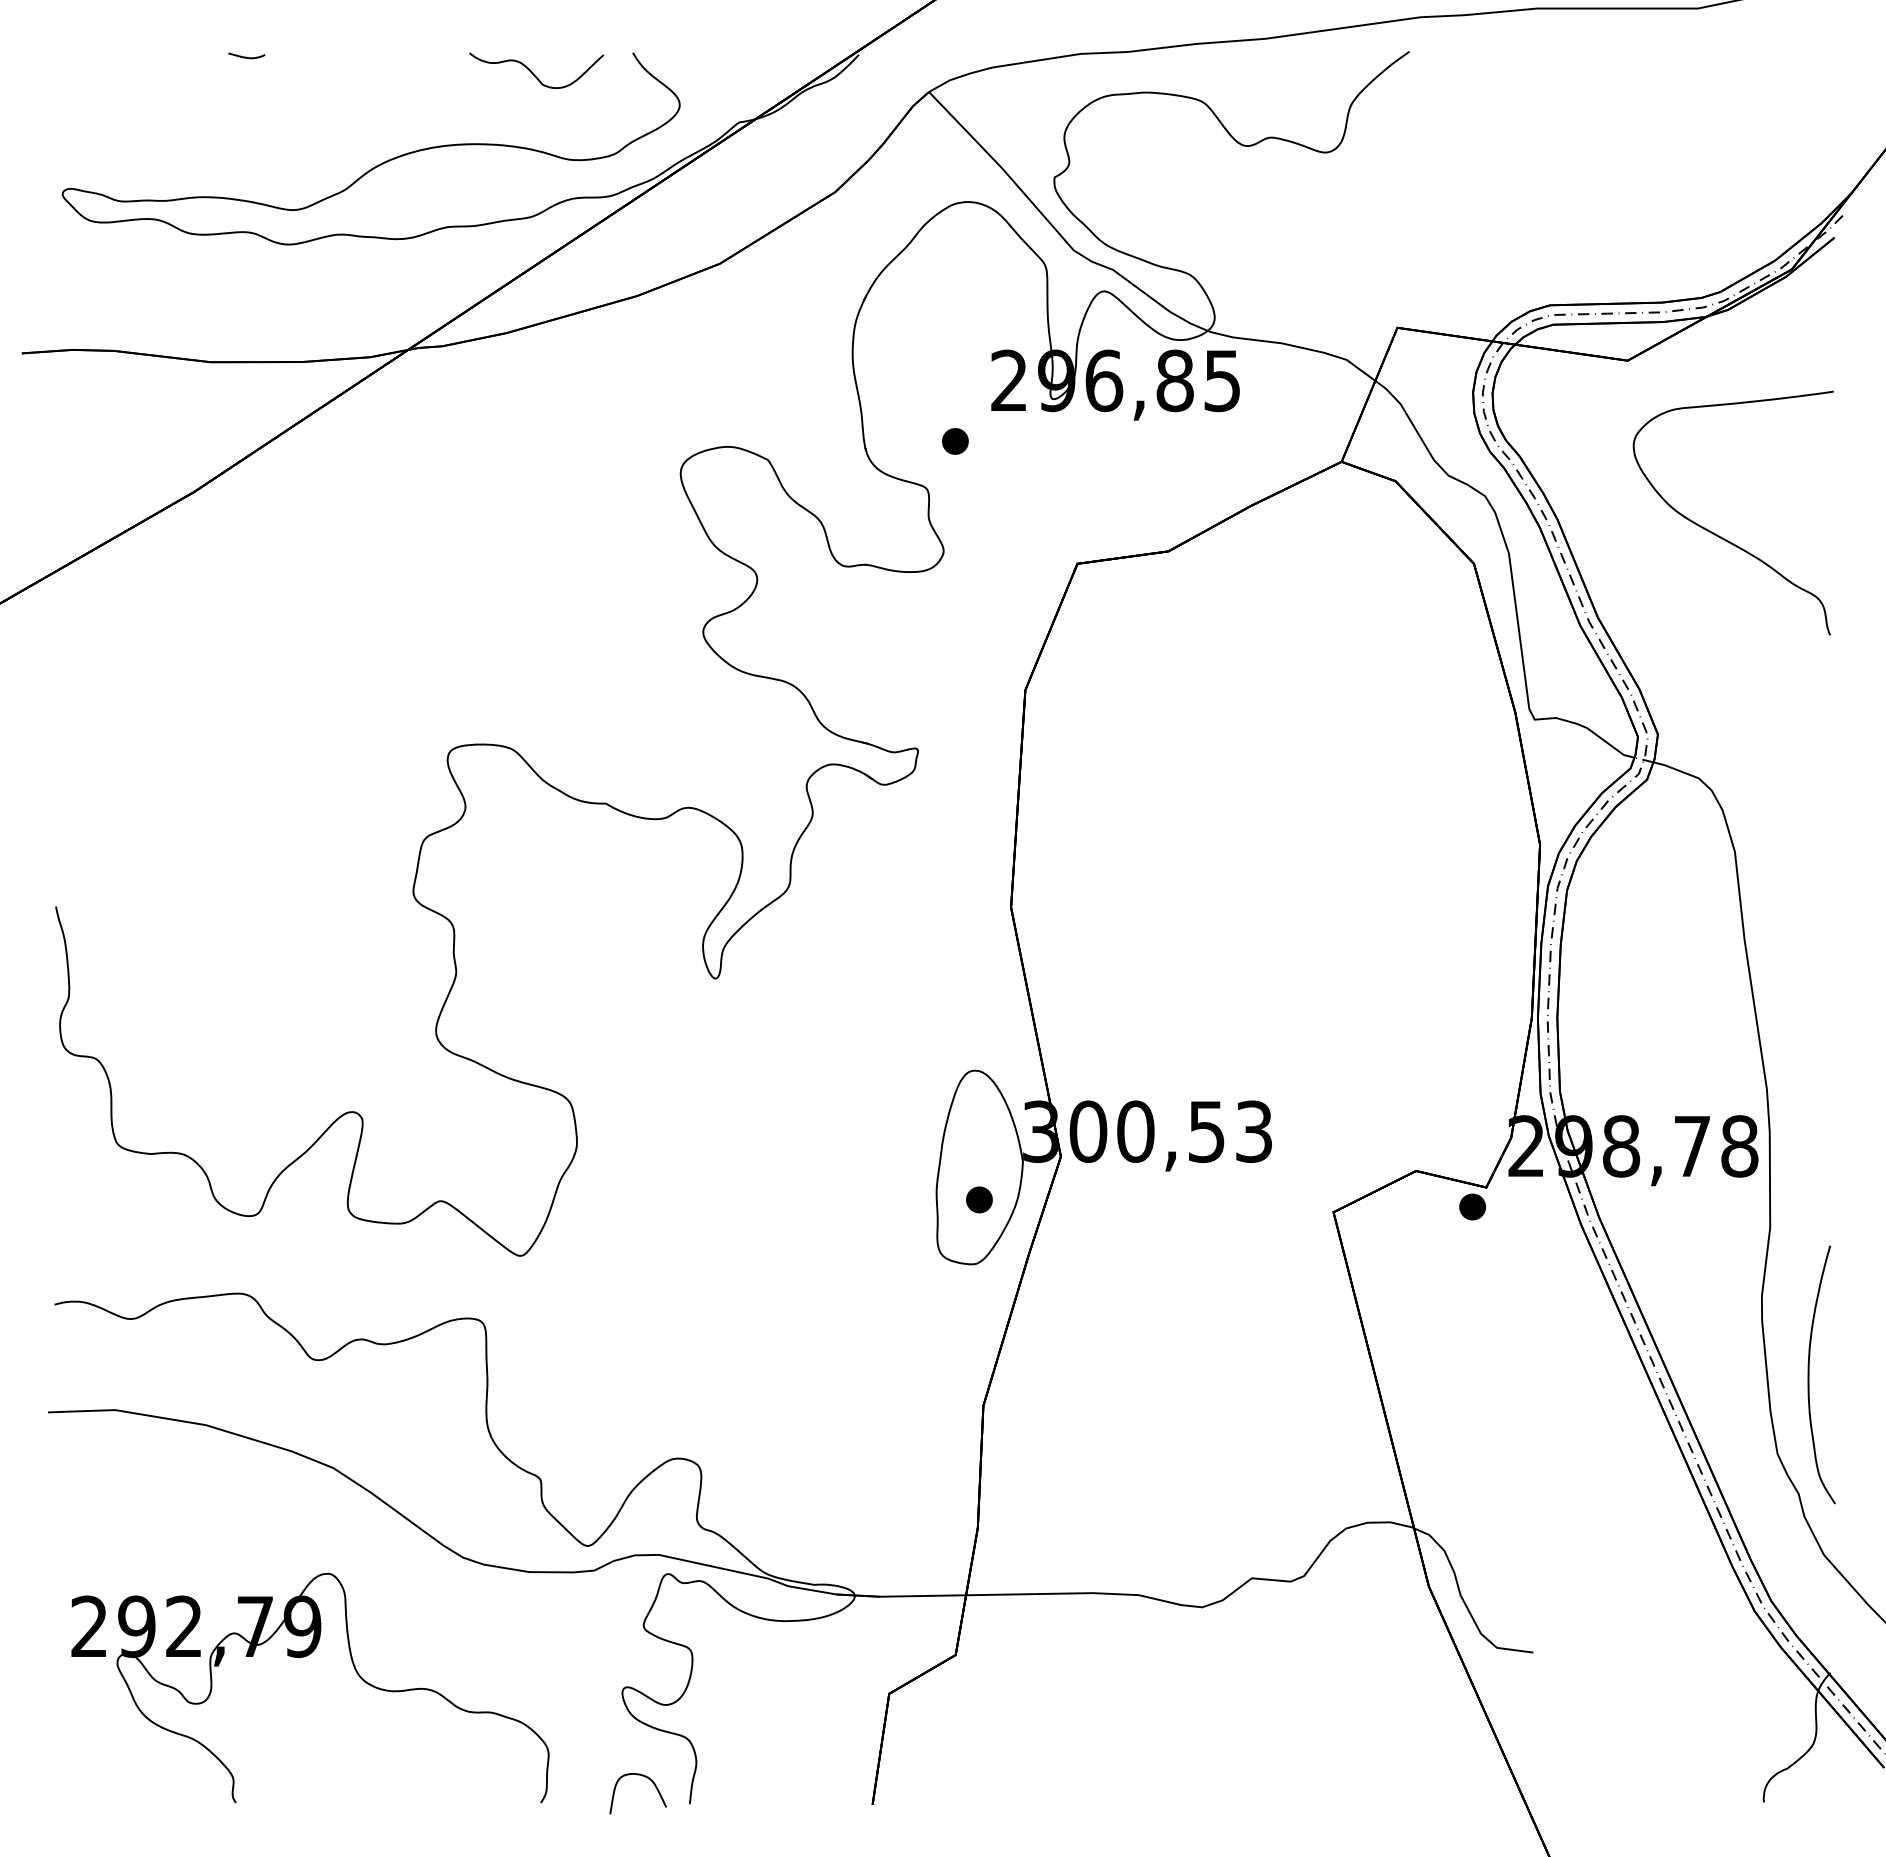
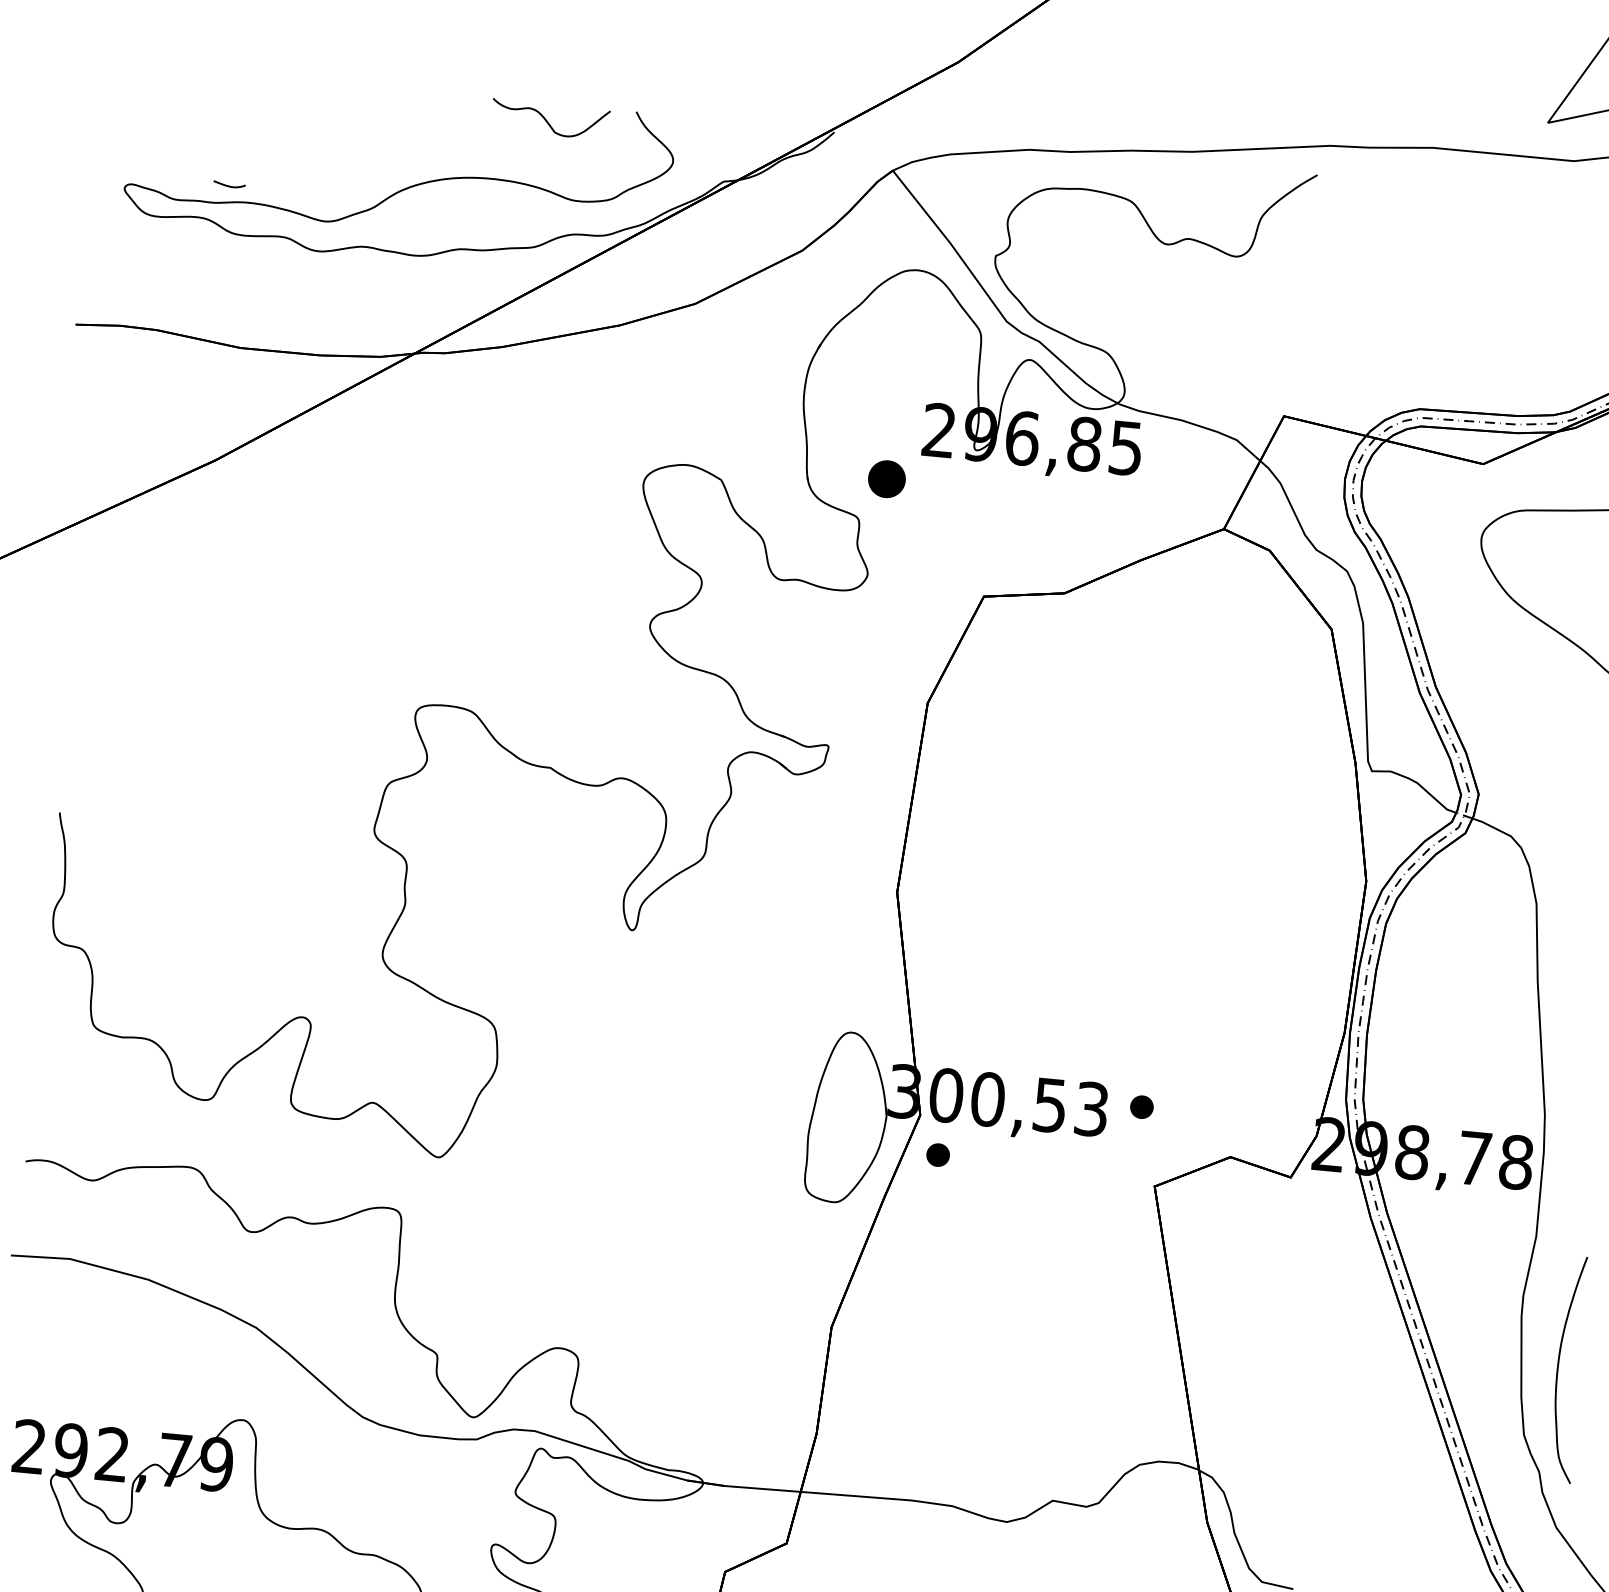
curve: (246, 56) -> (229, 185), moved
part: (955, 441) -> (887, 479), size x1.6
part: (979, 1199) -> (938, 1154), moved
part: (1472, 1206) -> (1141, 1106), moved

